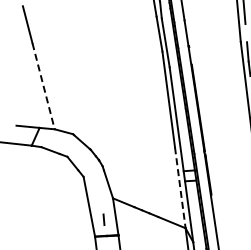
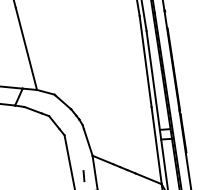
line: (43, 86) -> (26, 49), dashed -> solid
line: (180, 187) -> (156, 145), dashed -> solid

